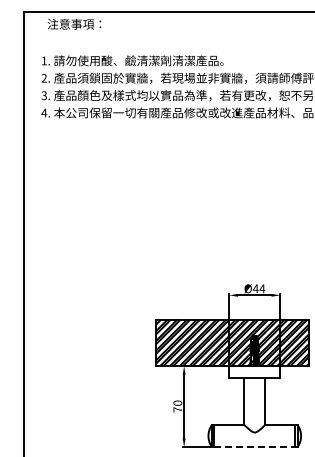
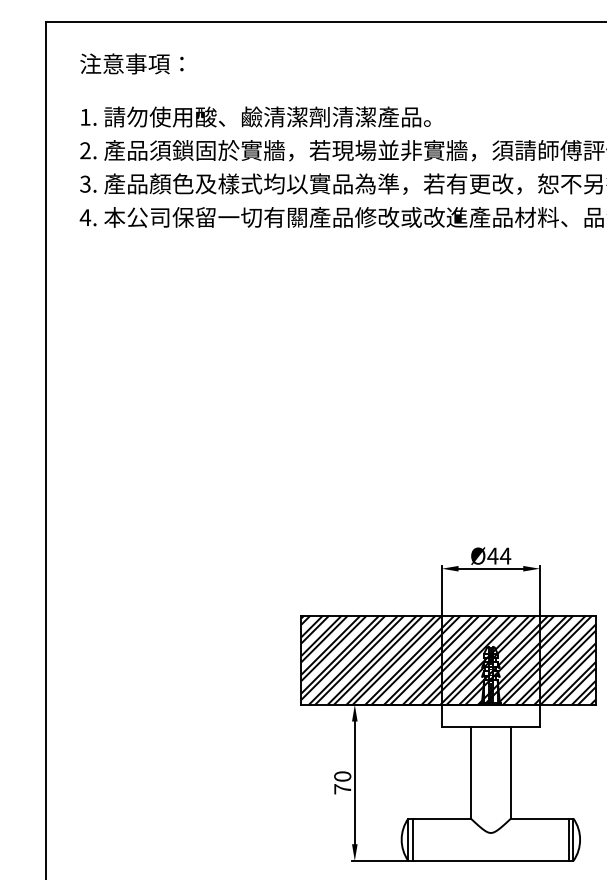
text: (74, 23) -> (132, 62), moved
line: (254, 447) -> (490, 861), dashed -> solid

